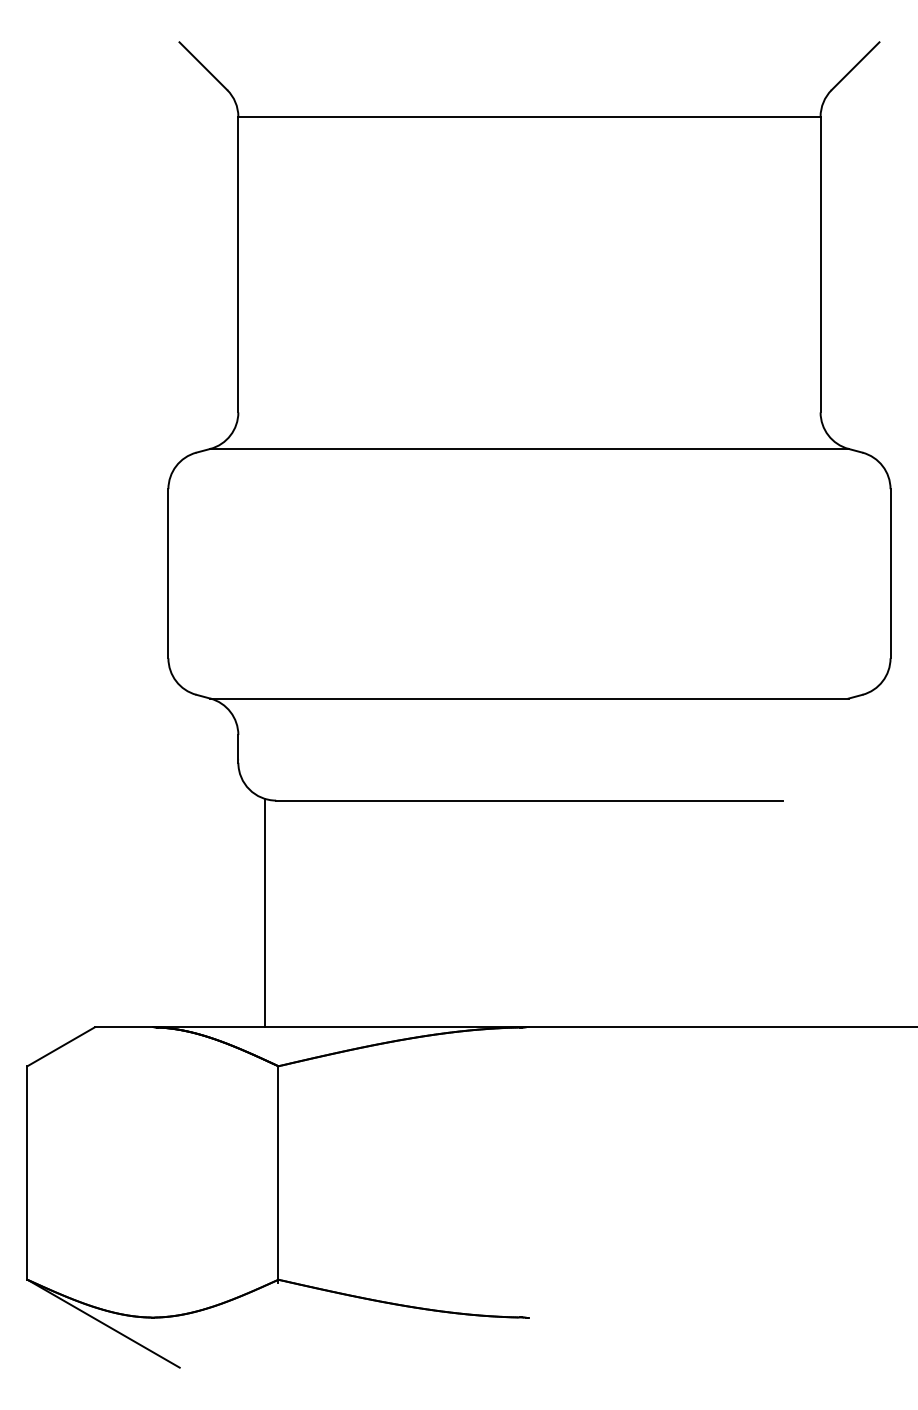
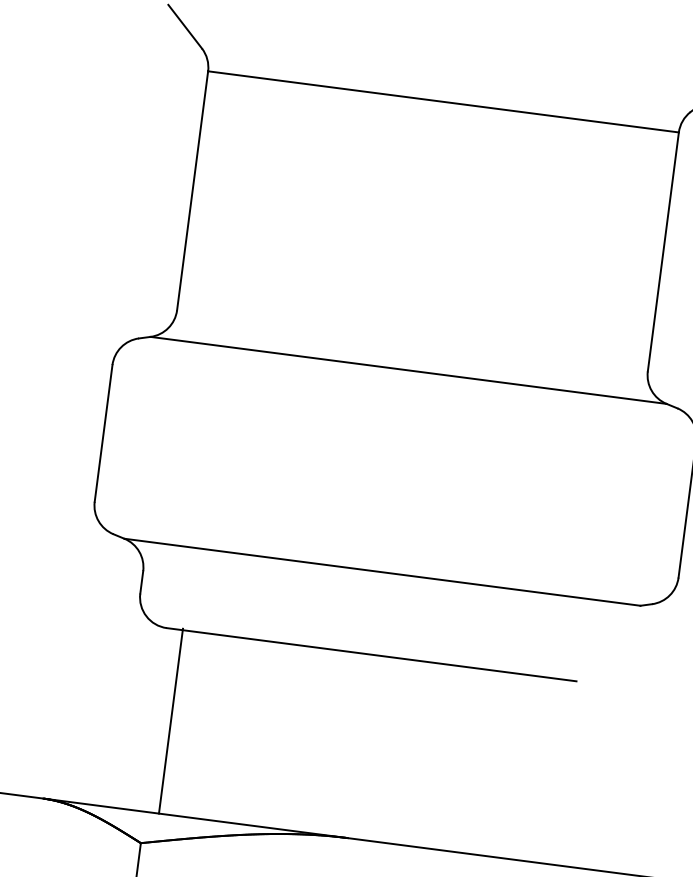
line: (264, 912) -> (170, 720), moved

